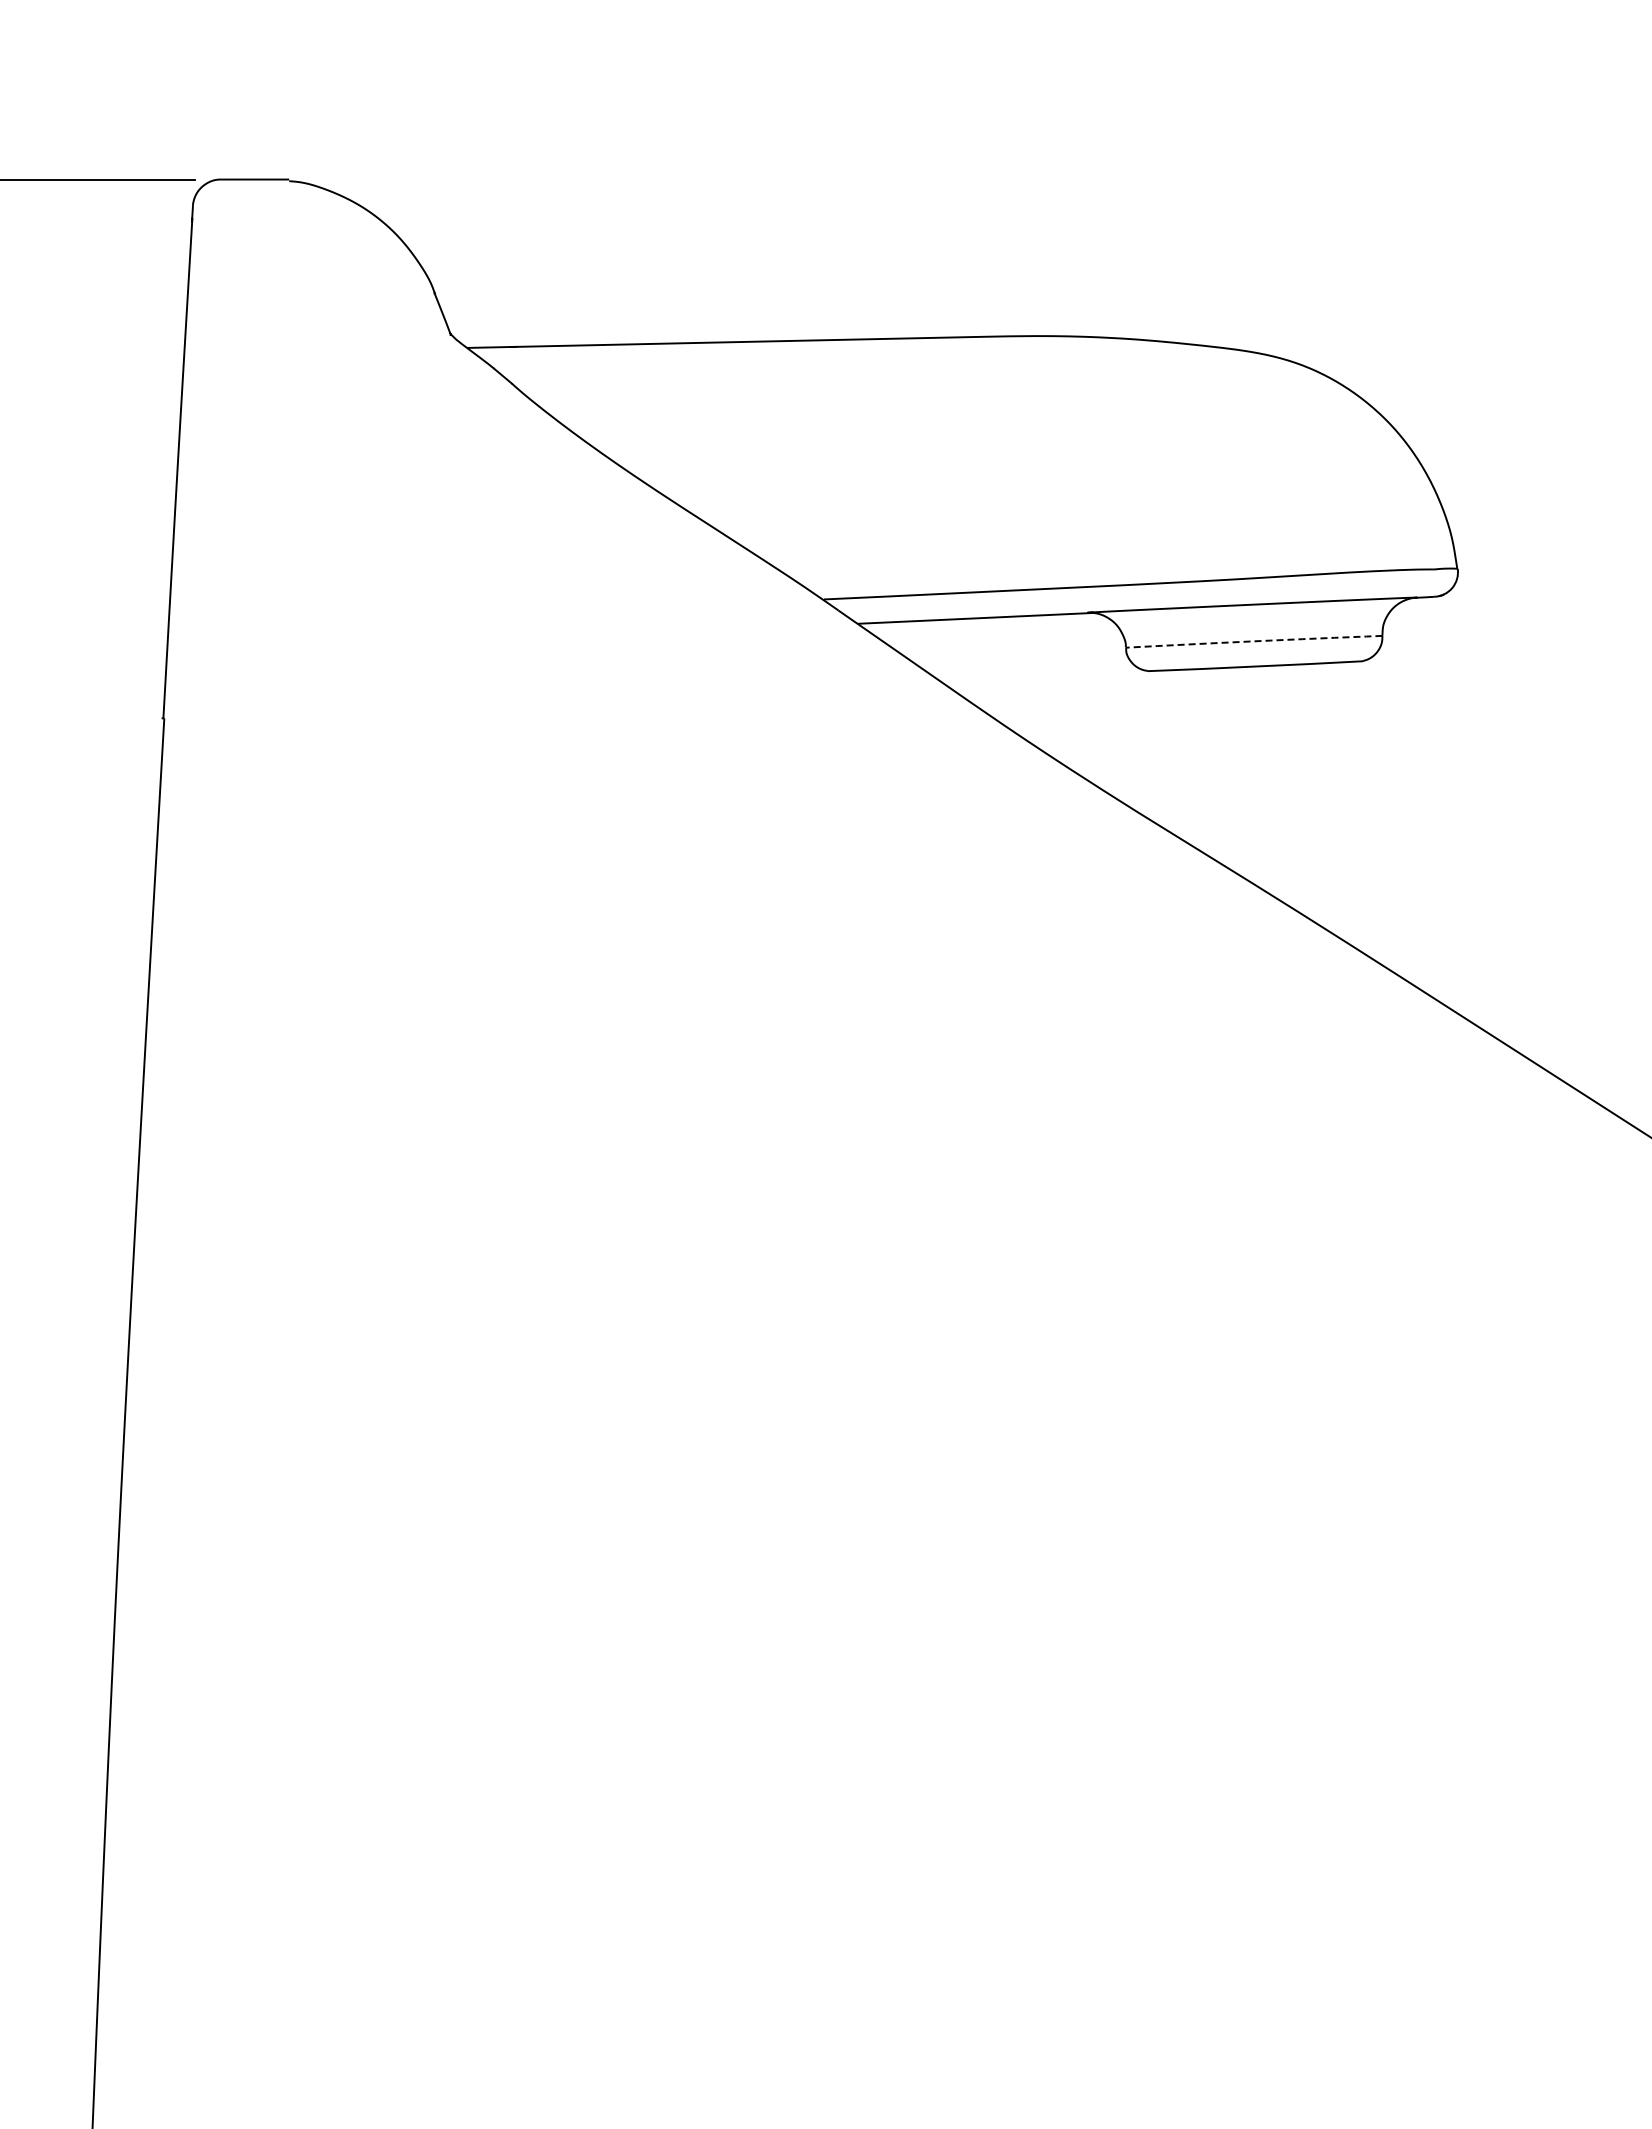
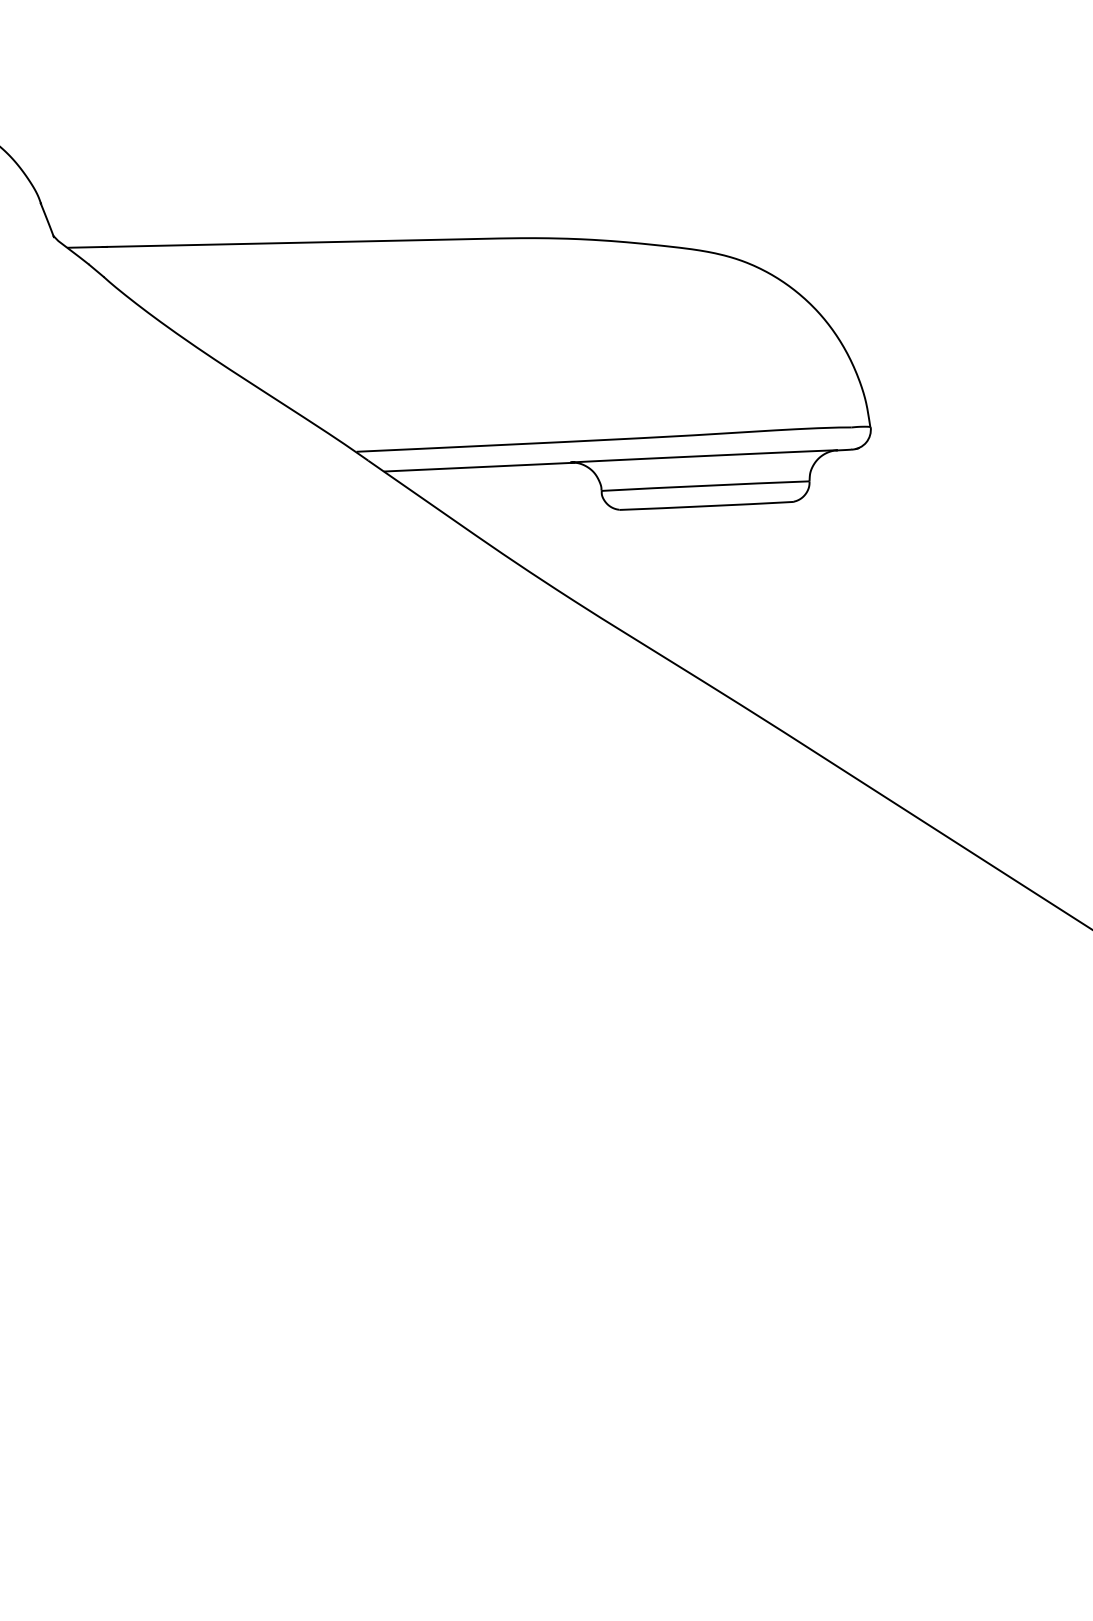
arc: (1254, 641) -> (705, 485), dashed -> solid

